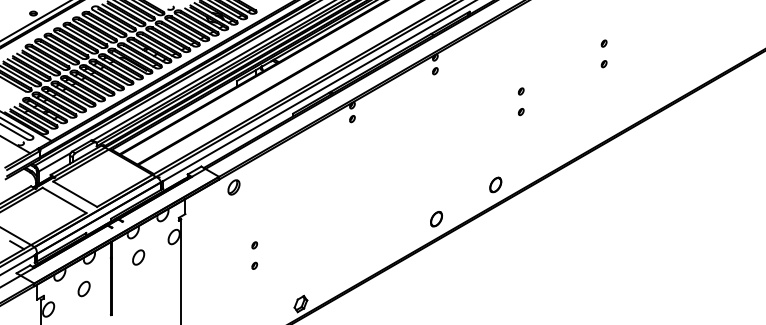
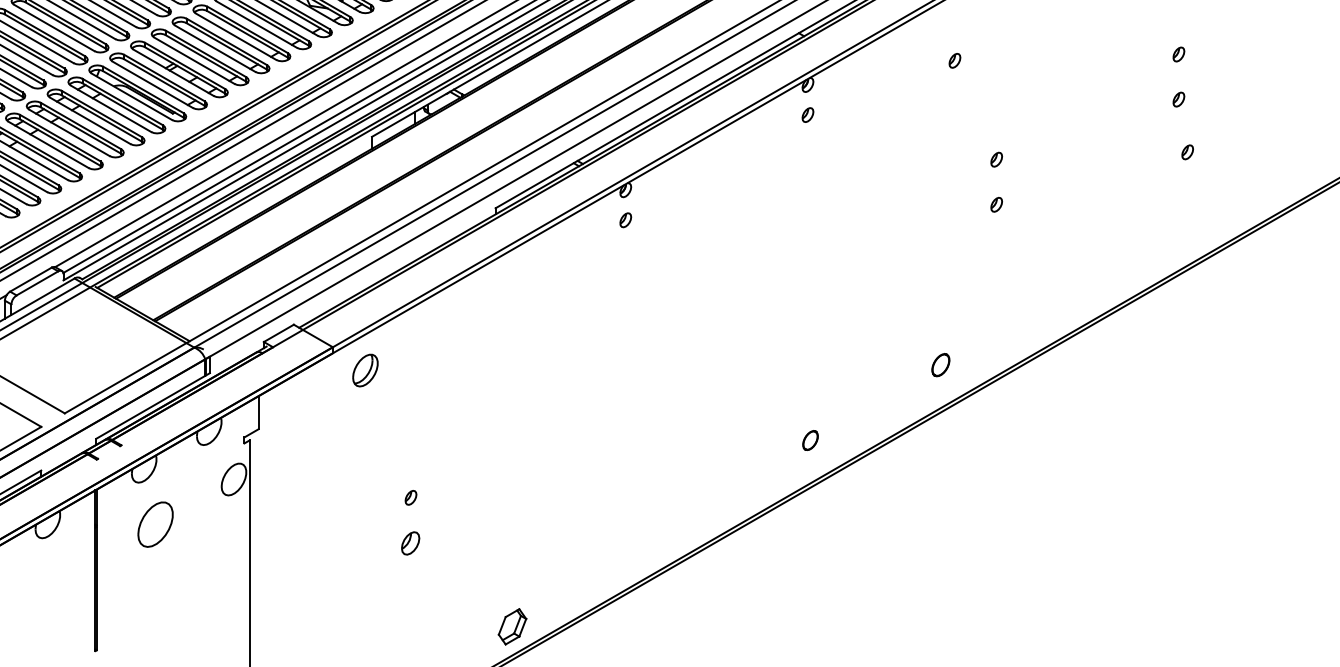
part: (502, 46) -> (955, 60), added
part: (607, 88) -> (1186, 153), added
part: (495, 184) -> (940, 364), size x0.7
part: (436, 219) -> (810, 440), size x0.6
part: (138, 257) -> (155, 524), size x1.4
part: (254, 265) -> (410, 542), size x1.6
part: (83, 288) -> (34, 592), removed

